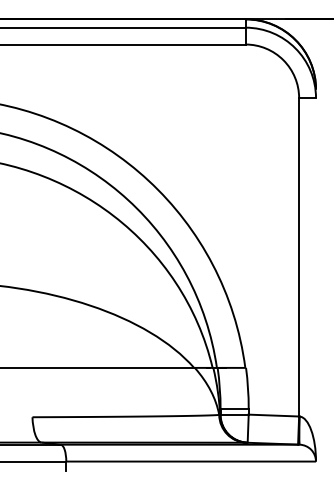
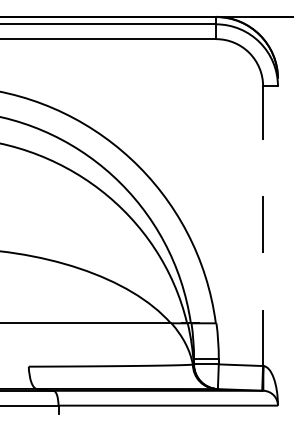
line: (299, 256) -> (263, 225), solid -> dashed

